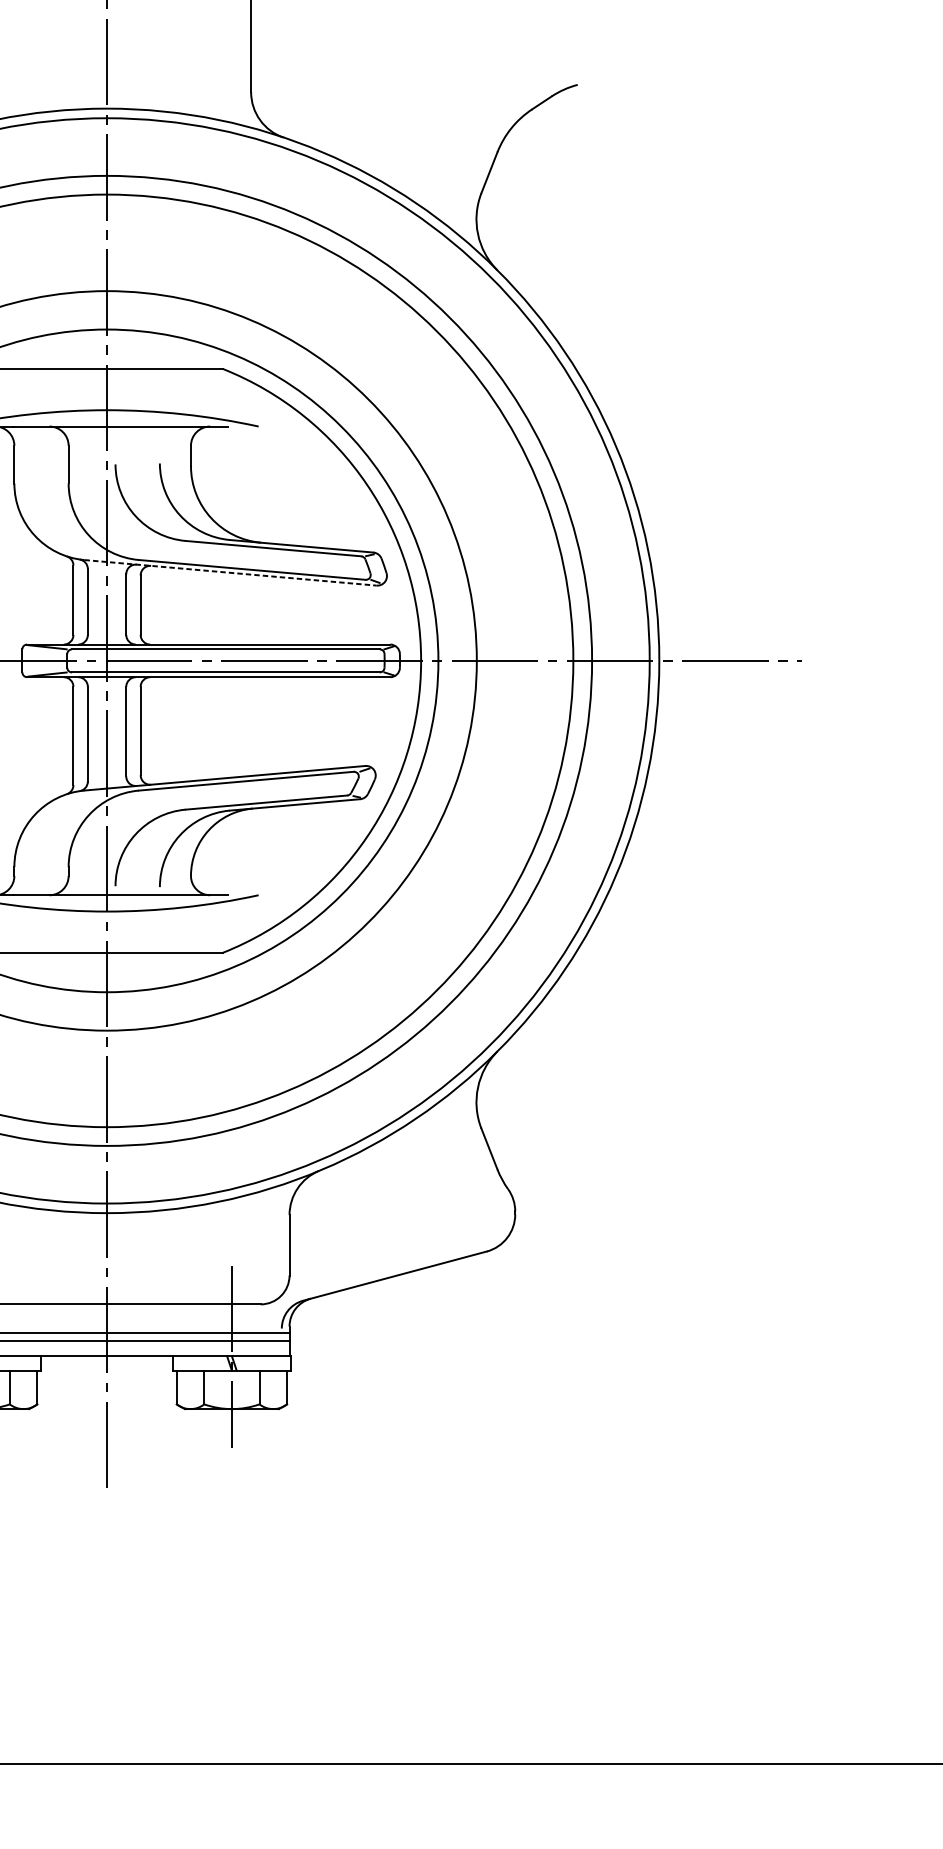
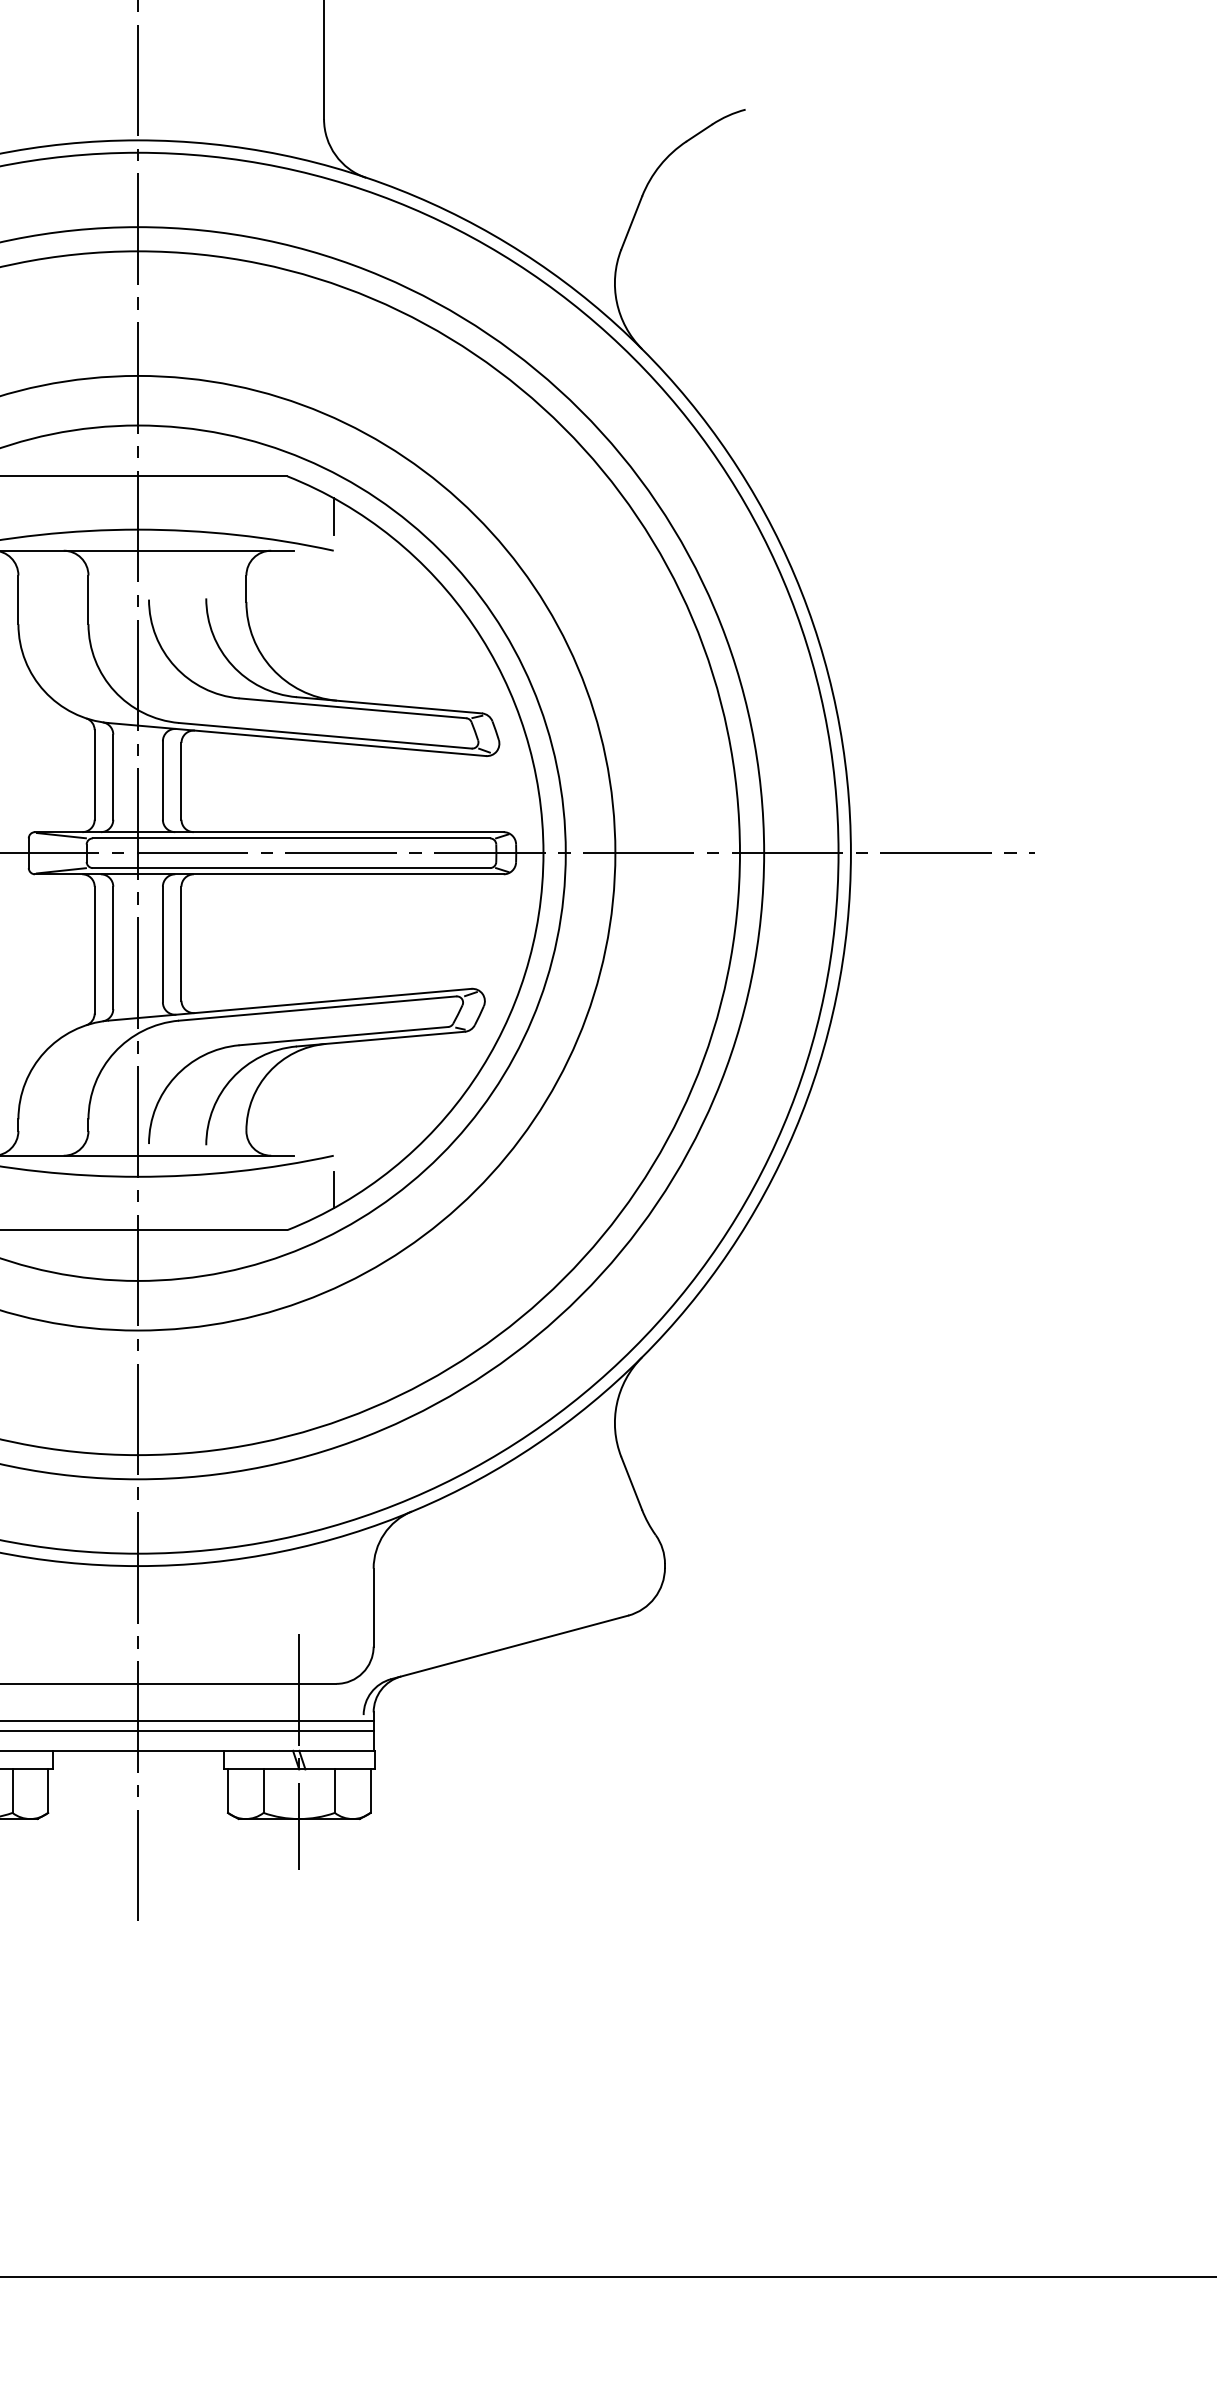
line: (258, 400) -> (333, 516), added
line: (230, 572) -> (297, 739), dashed -> solid
line: (258, 921) -> (333, 1189), added

